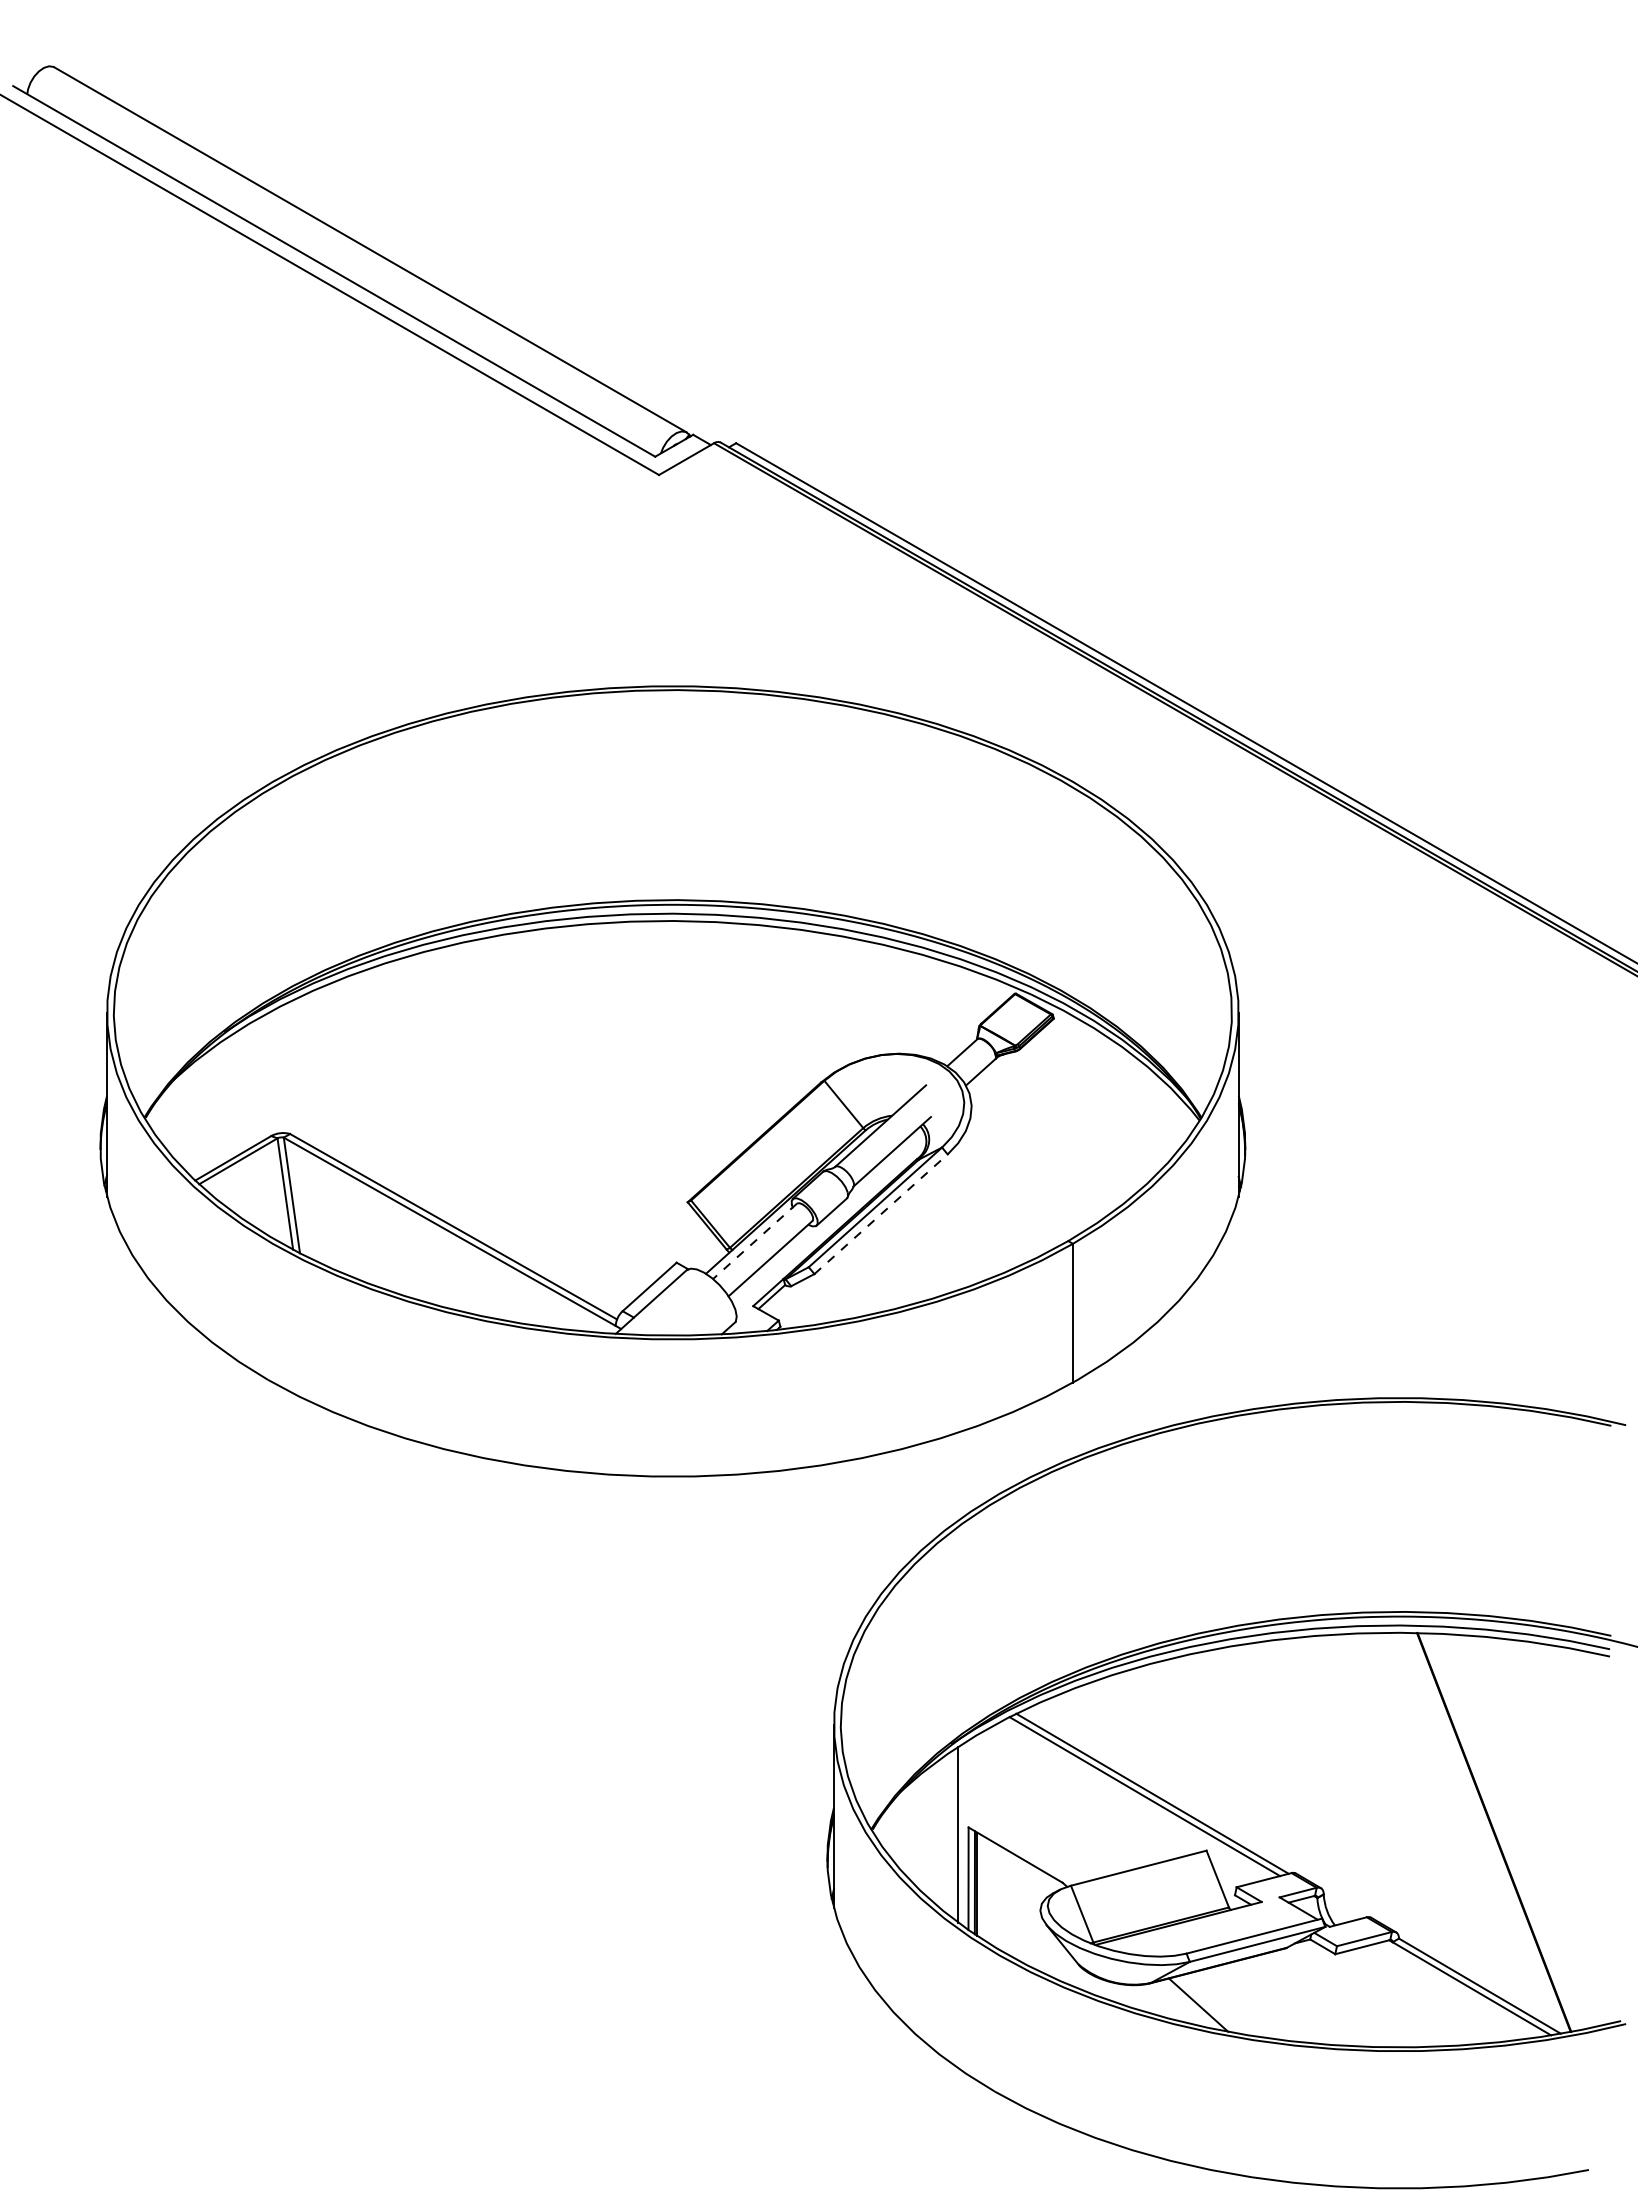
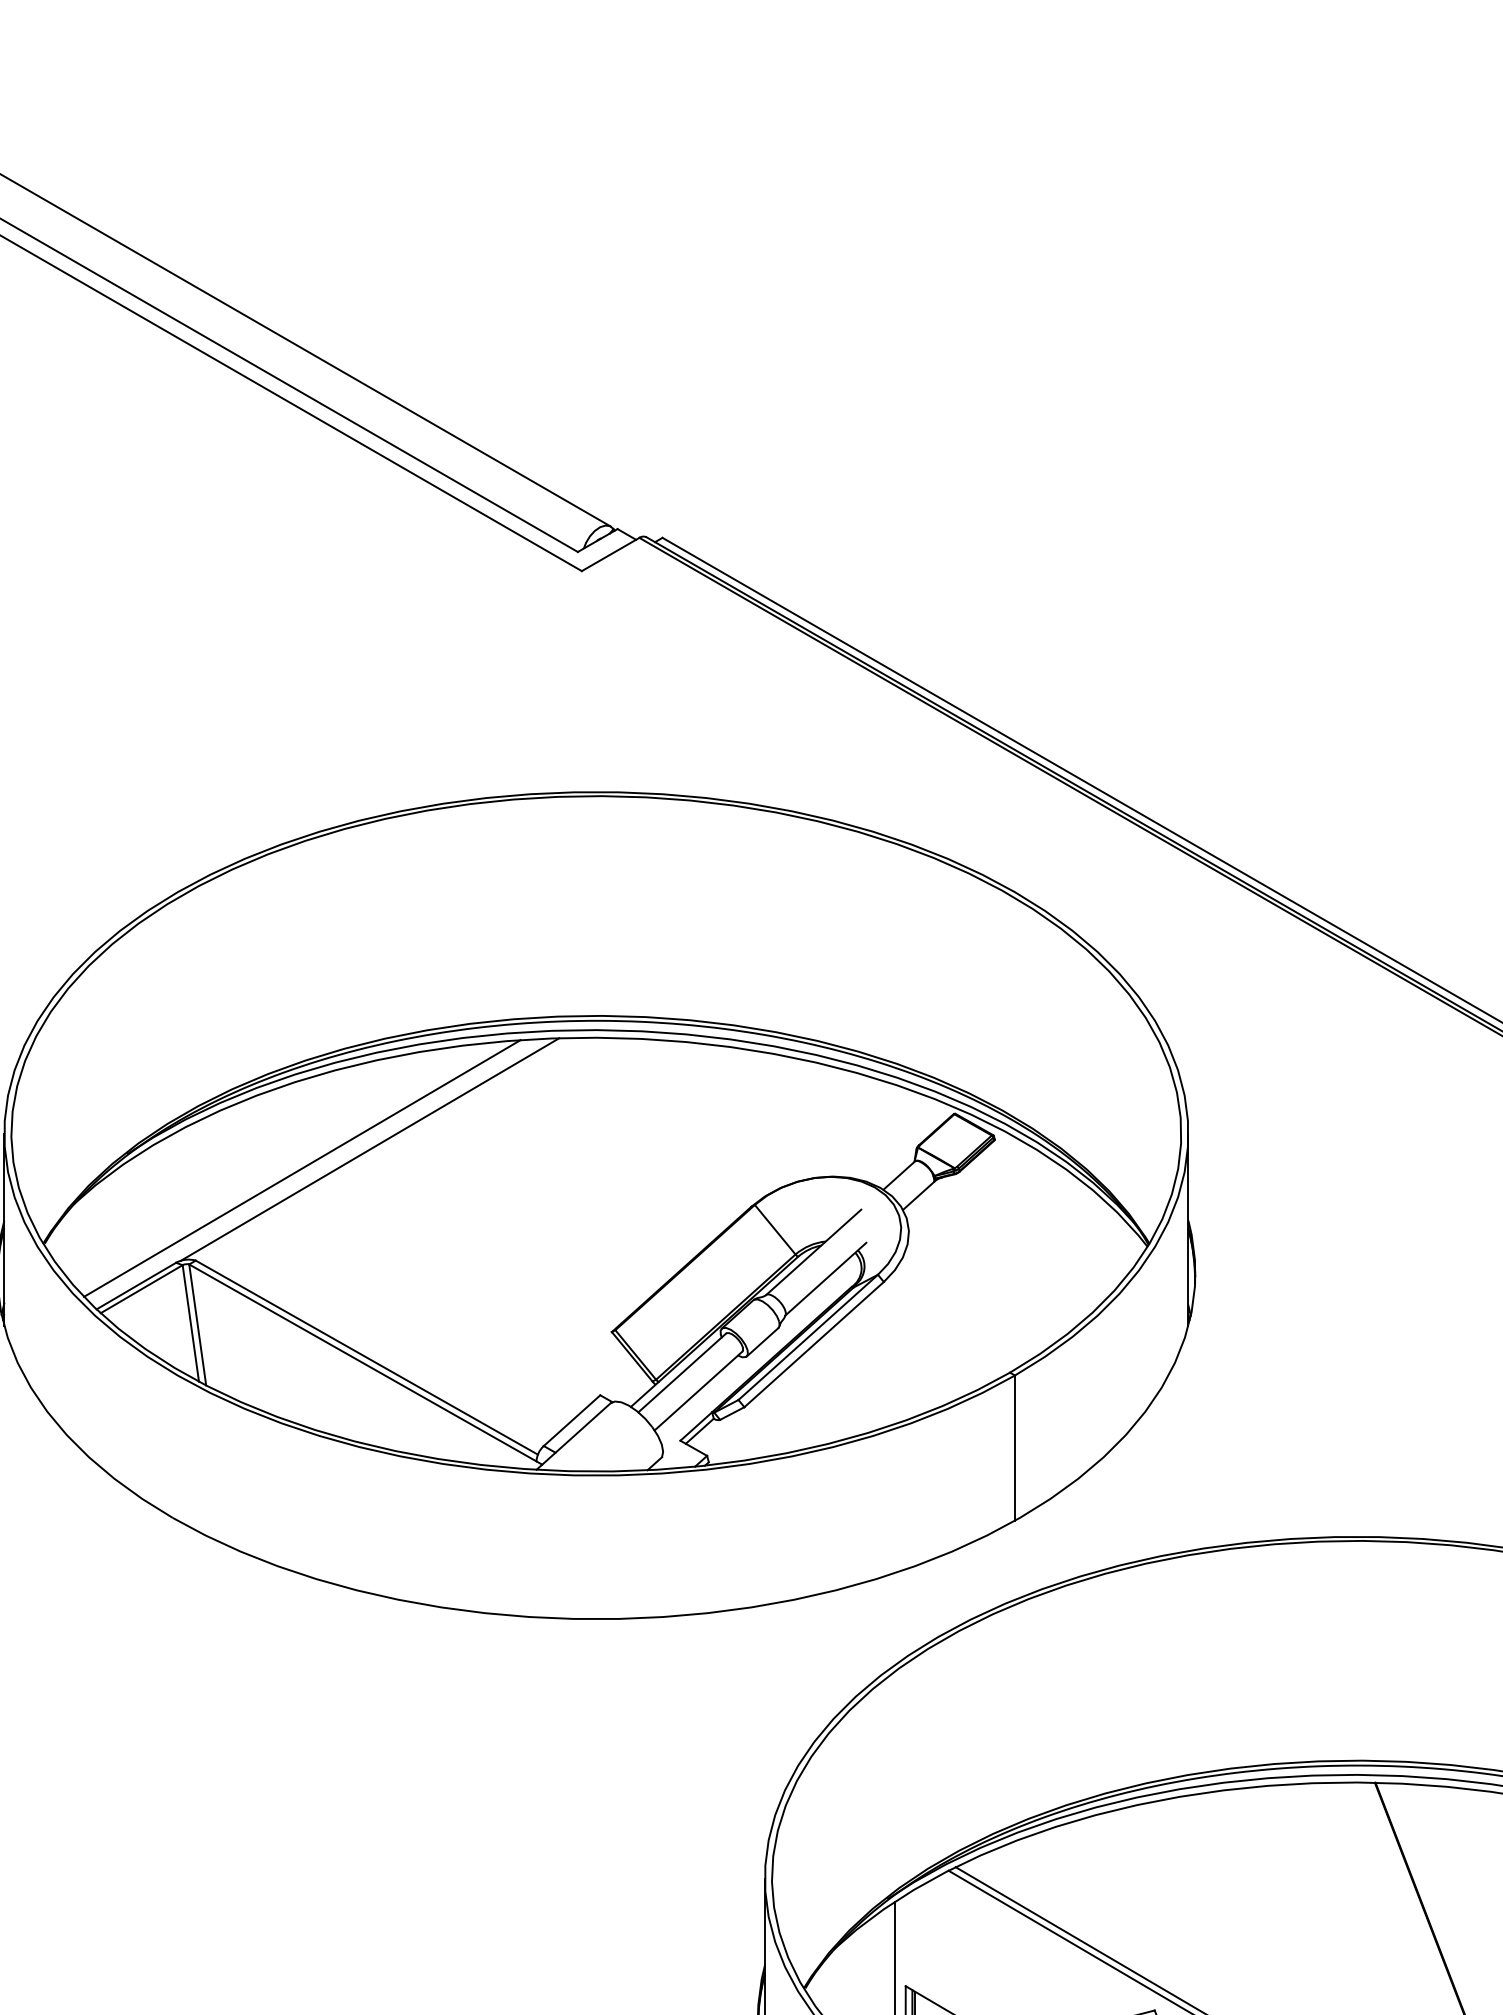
line: (456, 1027) -> (369, 1149), added
line: (391, 1045) -> (301, 1168), added
line: (881, 1214) -> (814, 1344), dashed -> solid
line: (754, 1241) -> (681, 1373), dashed -> solid

